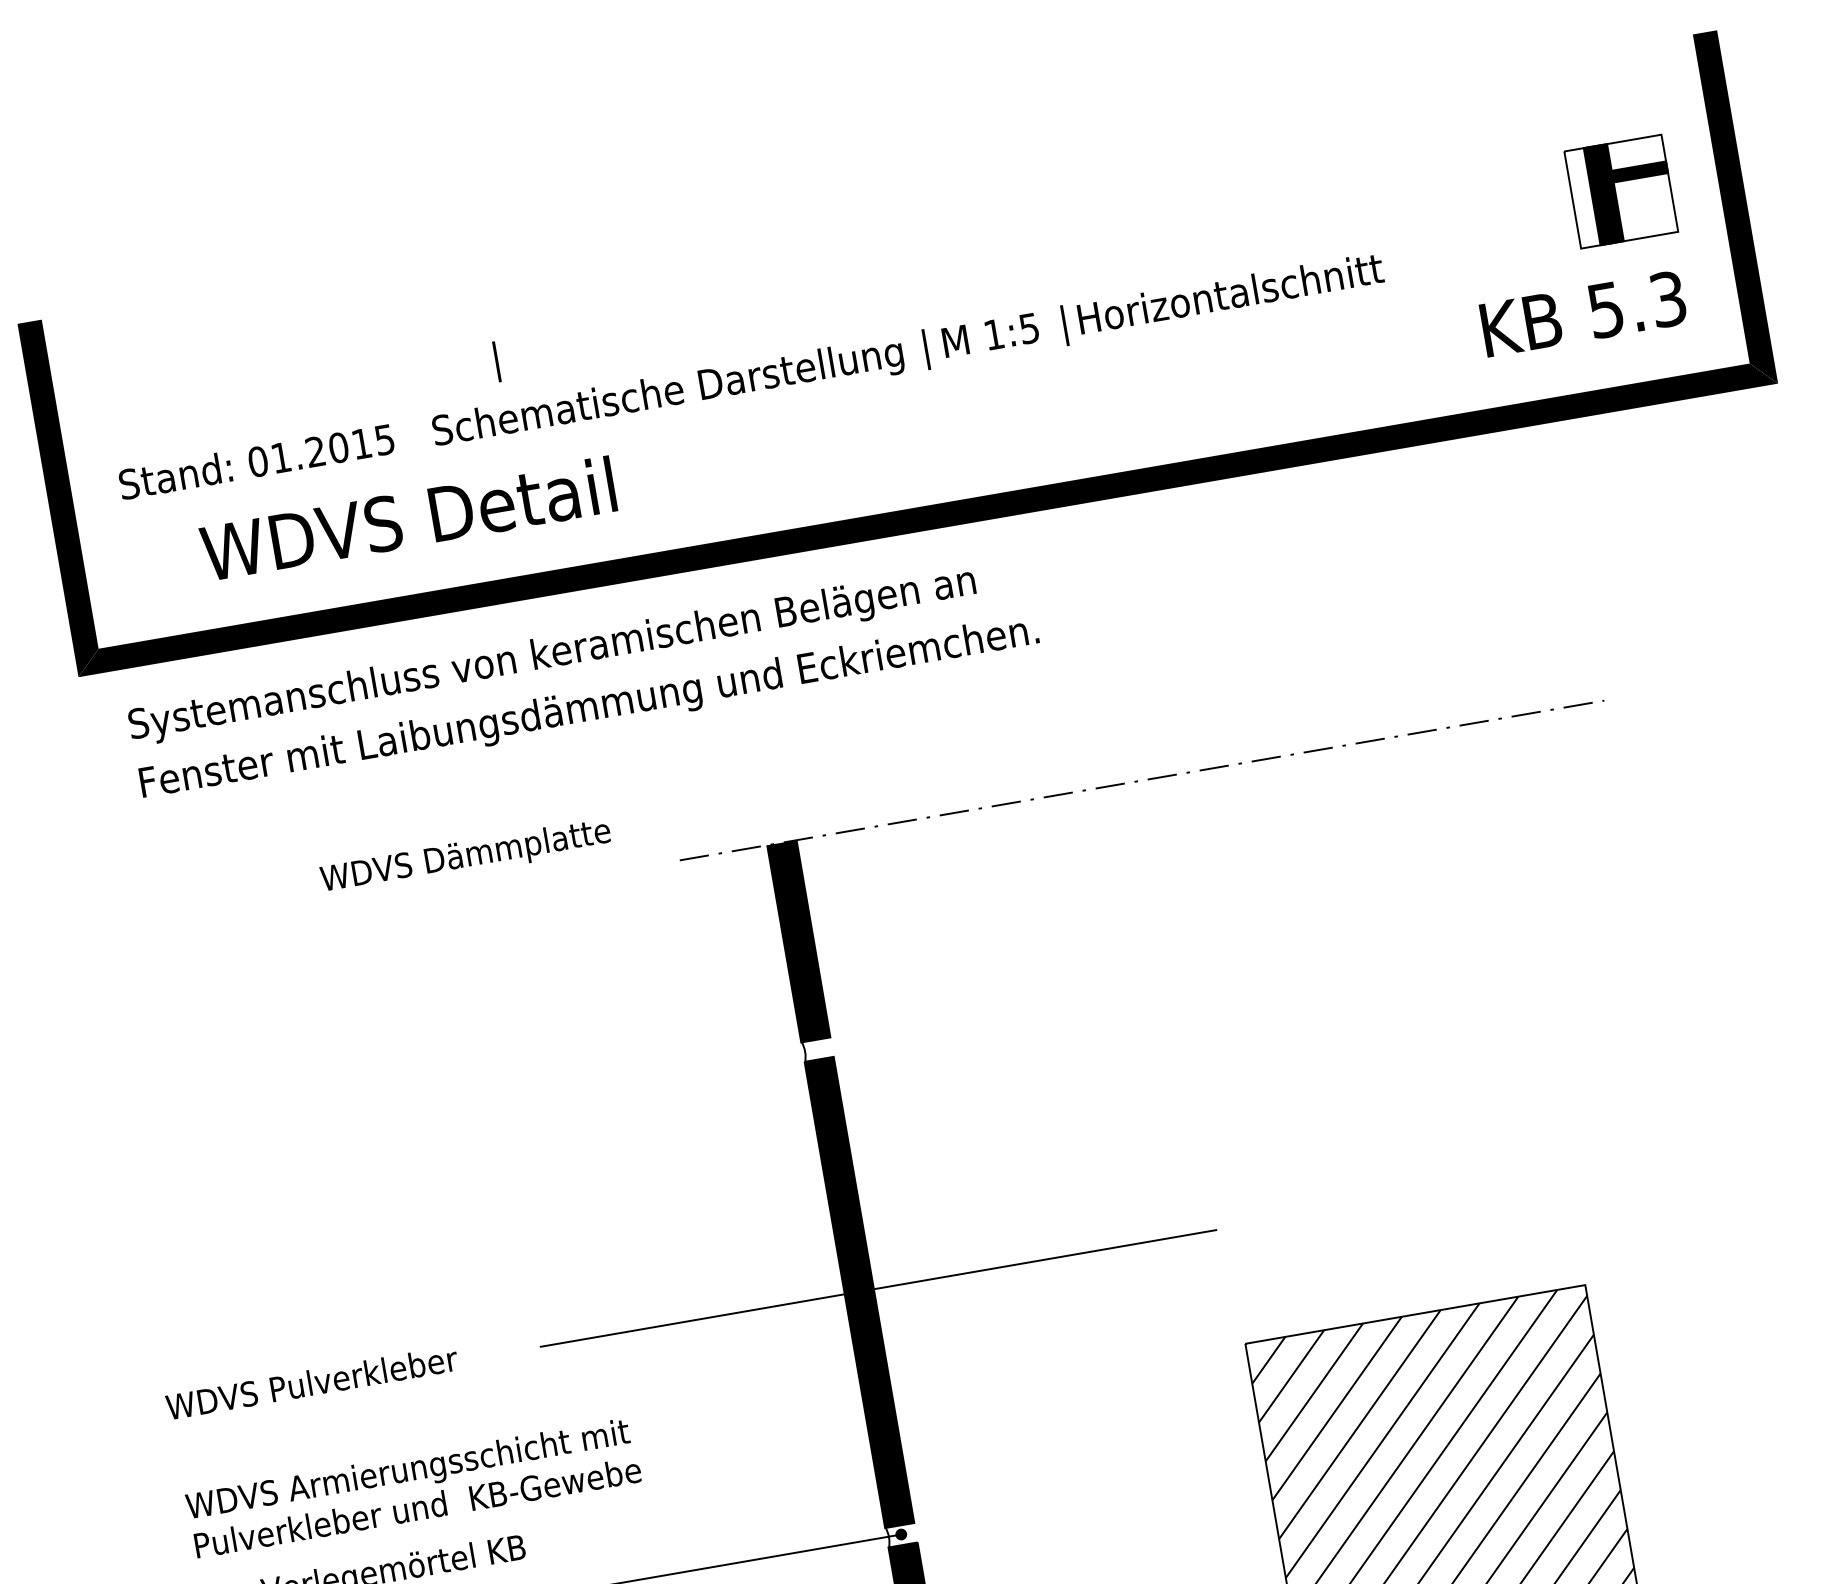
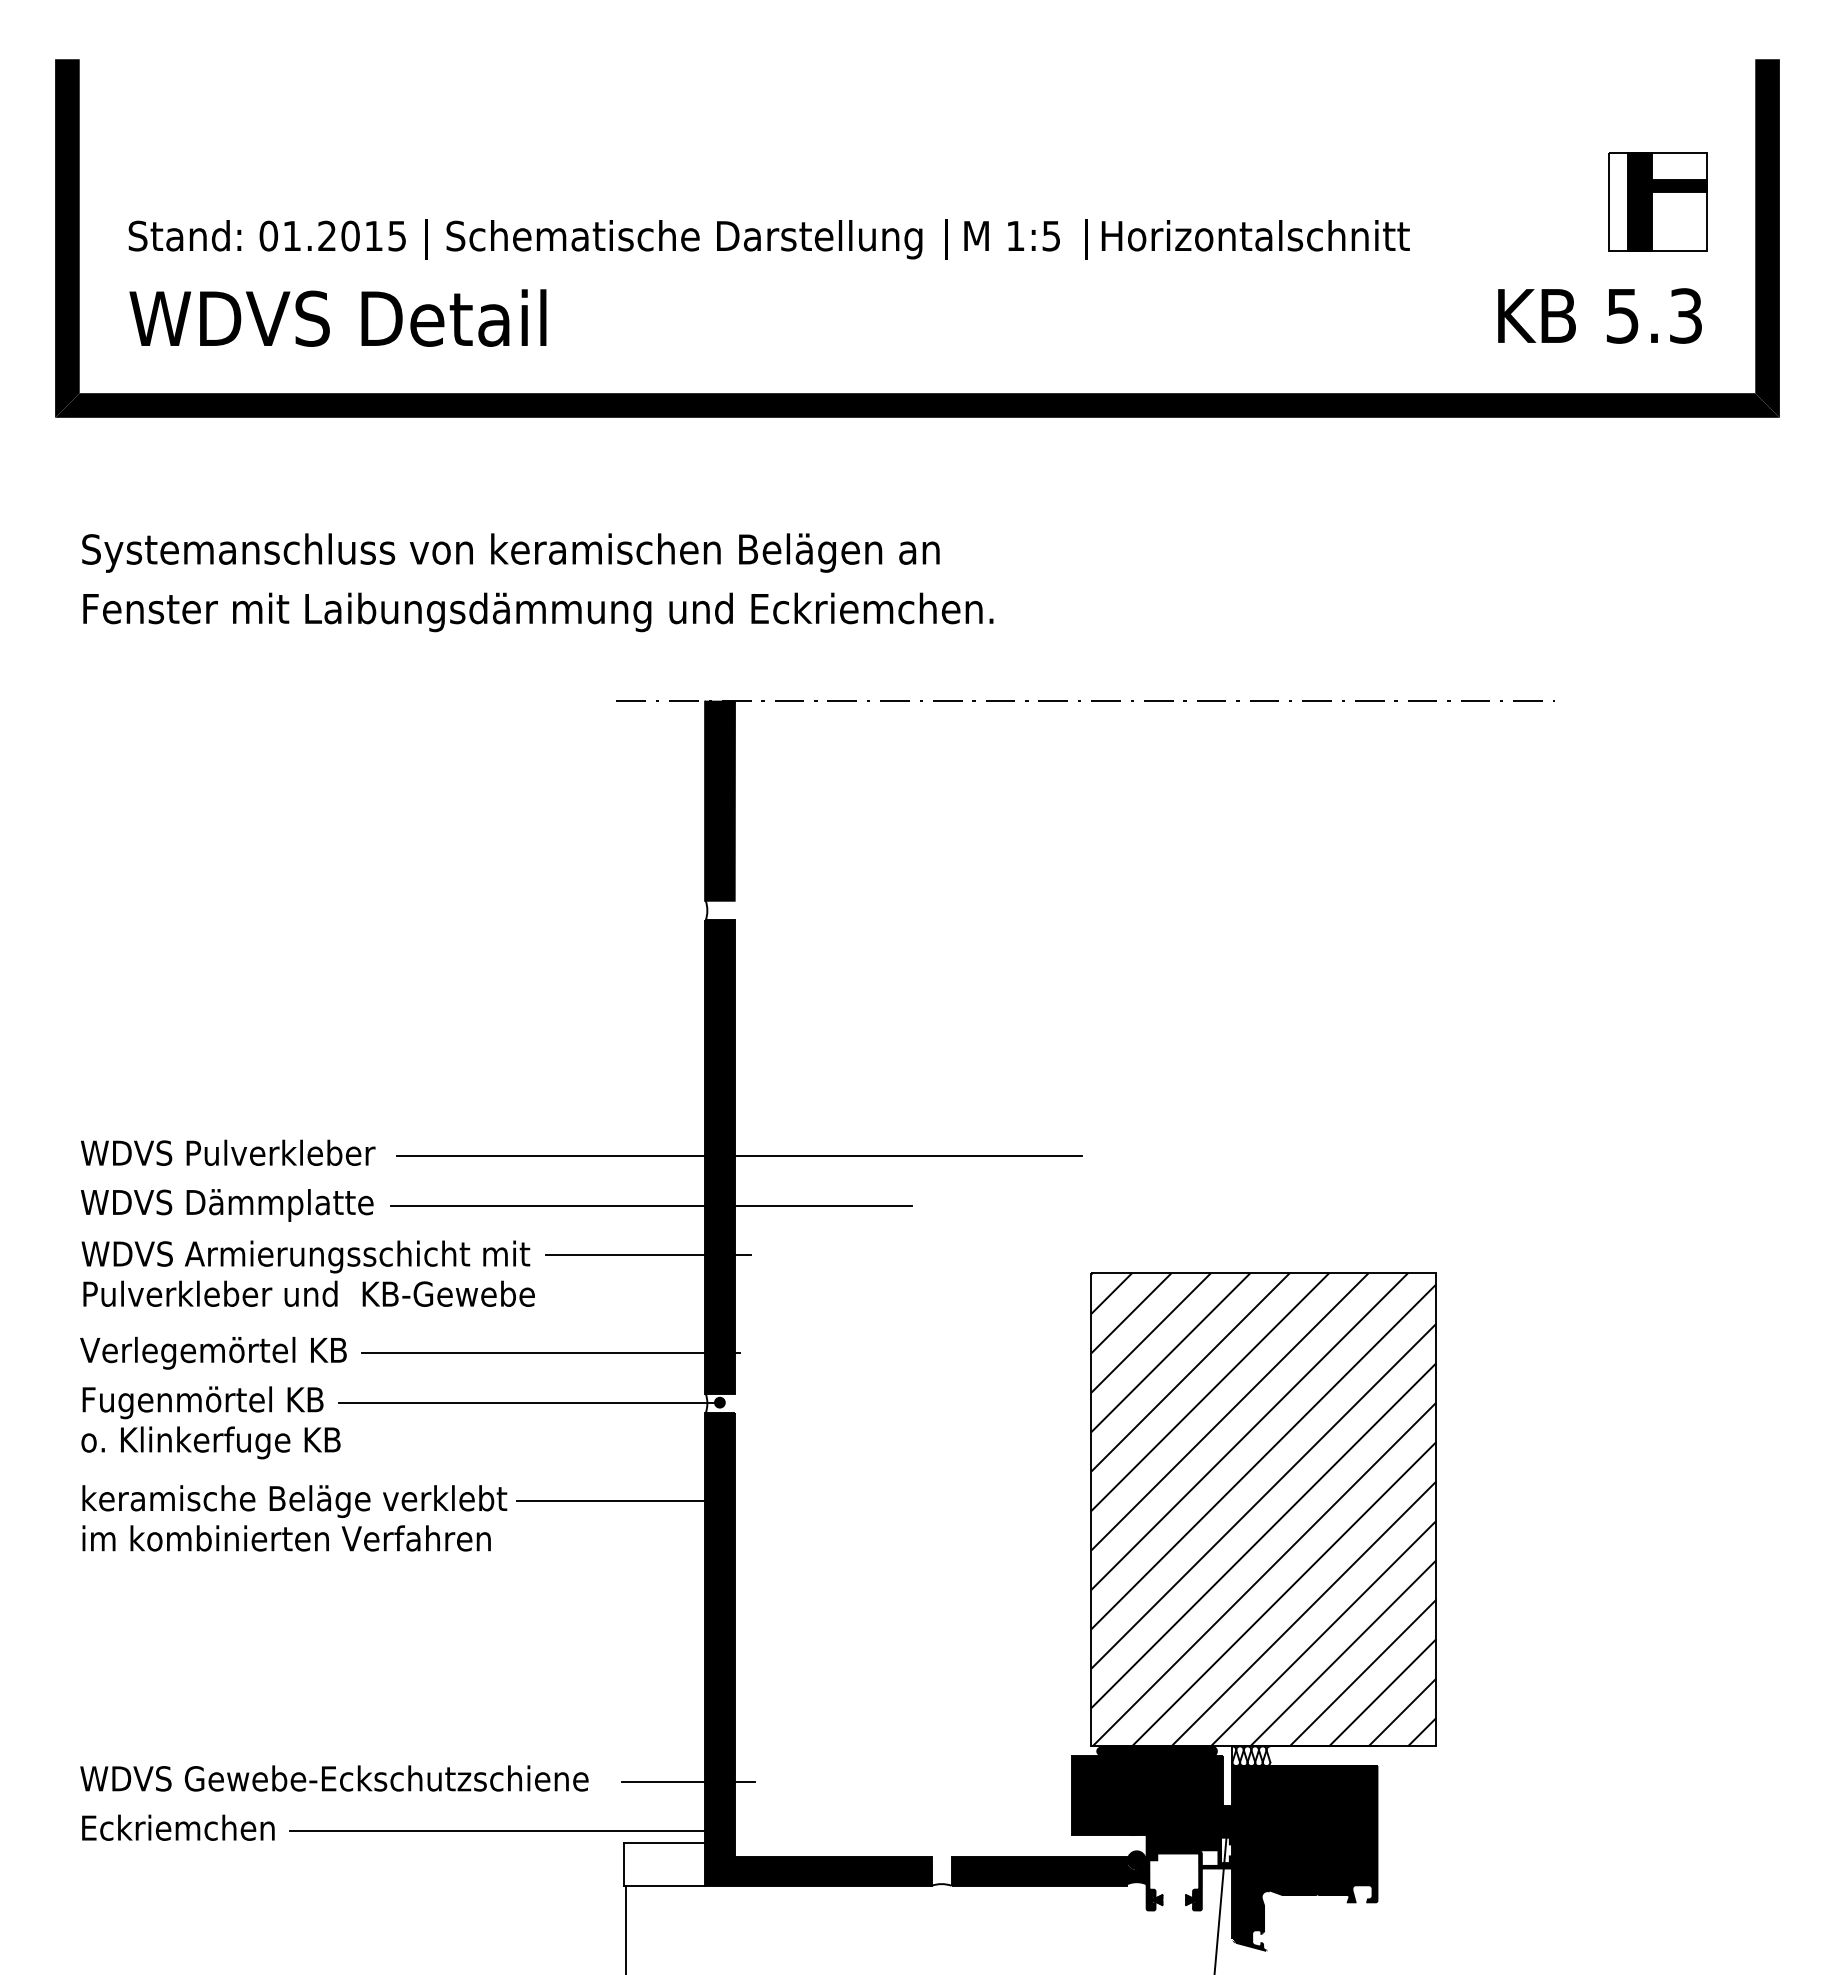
line: (497, 361) -> (426, 239), moved
text: (407, 518) -> (337, 317), moved
text: (583, 679) -> (537, 582), moved
text: (465, 857) -> (226, 1205), moved
line: (799, 1352) -> (650, 1205), added
text: (312, 1382) -> (228, 1152), moved
line: (805, 1400) -> (648, 1254), added
text: (412, 1487) -> (307, 1273), moved
line: (725, 1514) -> (550, 1353), added

